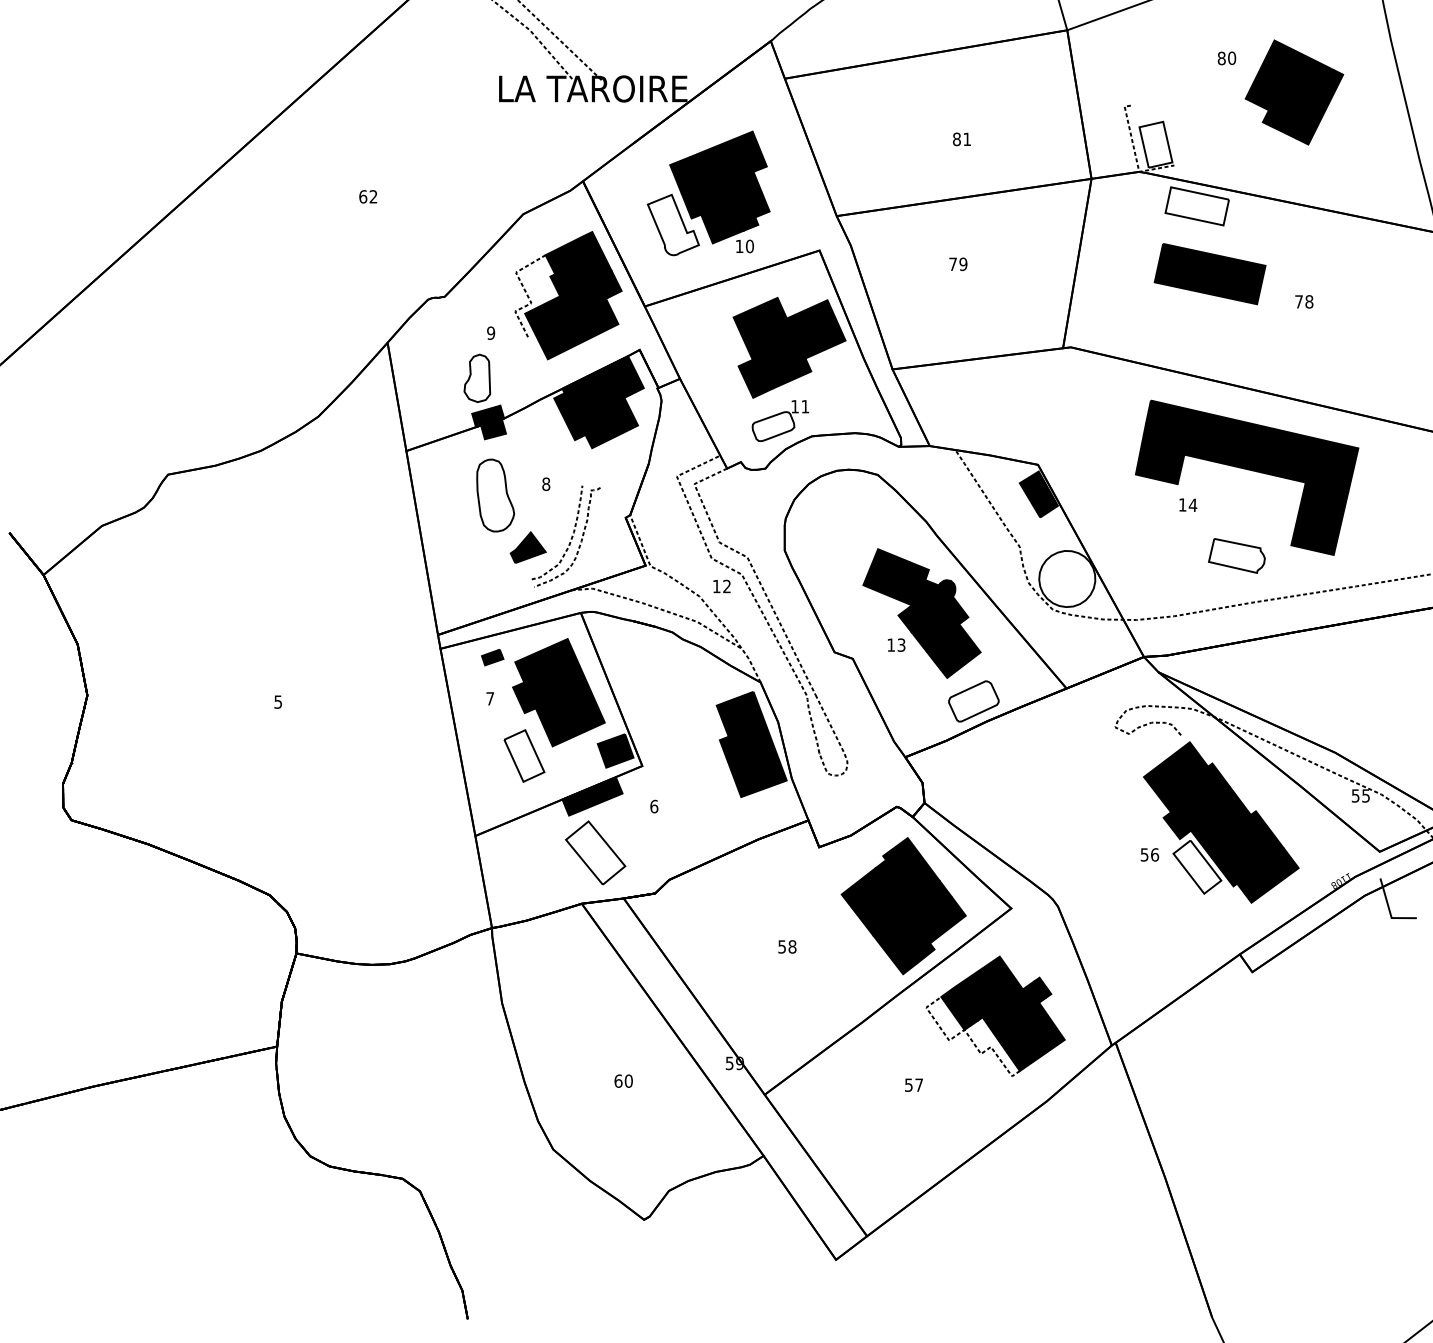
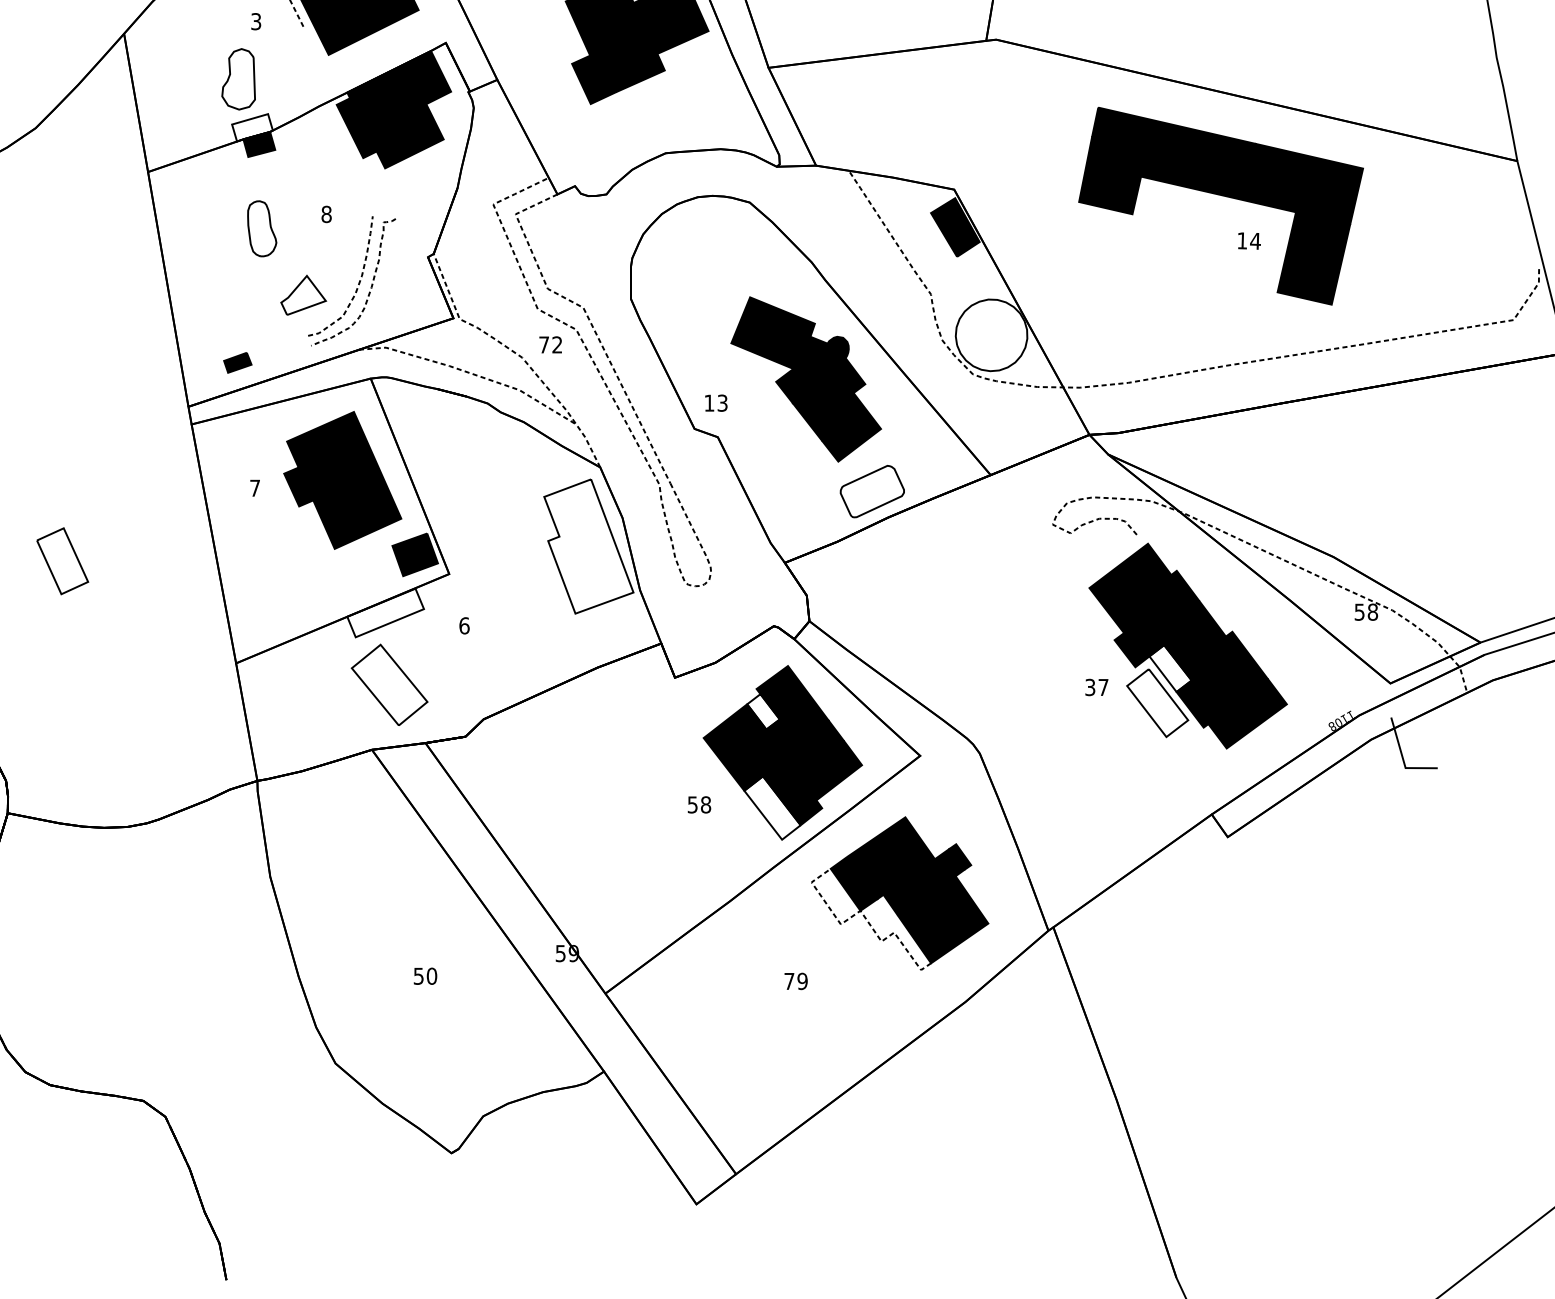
text: (491, 332) -> (256, 20), 9 -> 3
fill: (488, 416) -> (252, 127), removed
part: (780, 420) -> (625, 133), removed
part: (495, 495) -> (261, 228), size x0.6
text: (1188, 504) -> (1249, 240), moved
fill: (527, 547) -> (302, 295), removed
part: (1236, 555) -> (1207, 305), removed
text: (716, 586) -> (543, 344), 12 -> 72
text: (896, 644) -> (716, 402), moved
part: (492, 657) -> (237, 362), moved
fill: (751, 744) -> (588, 546), removed
part: (524, 755) -> (62, 560), moved
text: (1366, 795) -> (1373, 611), 55 -> 58
fill: (592, 796) -> (385, 612), removed
fill: (1207, 839) -> (1170, 667), removed
text: (1150, 854) -> (1097, 686), 56 -> 37
fill: (888, 873) -> (763, 711), removed
text: (787, 946) -> (699, 804), moved
fill: (895, 949) -> (772, 808), removed
text: (618, 1080) -> (418, 975), 60 -> 50
text: (914, 1084) -> (796, 980), 57 -> 79

